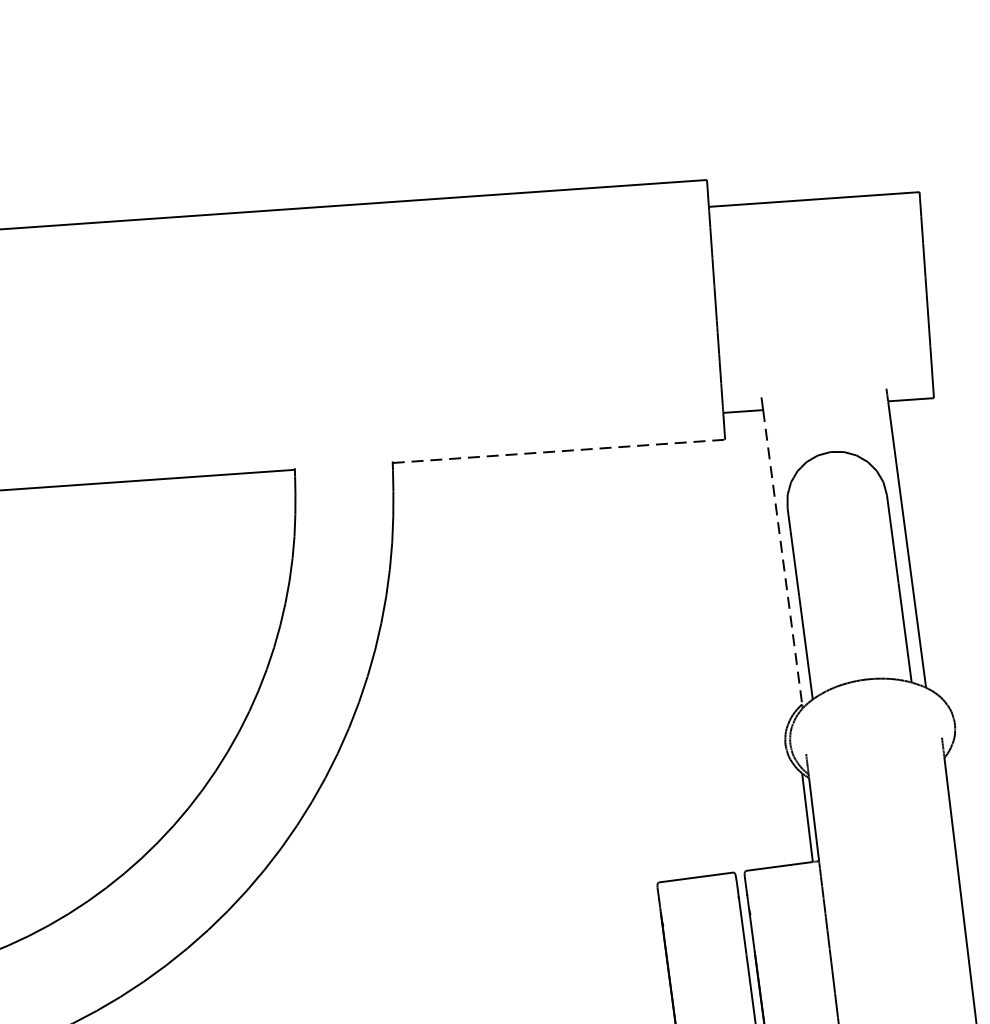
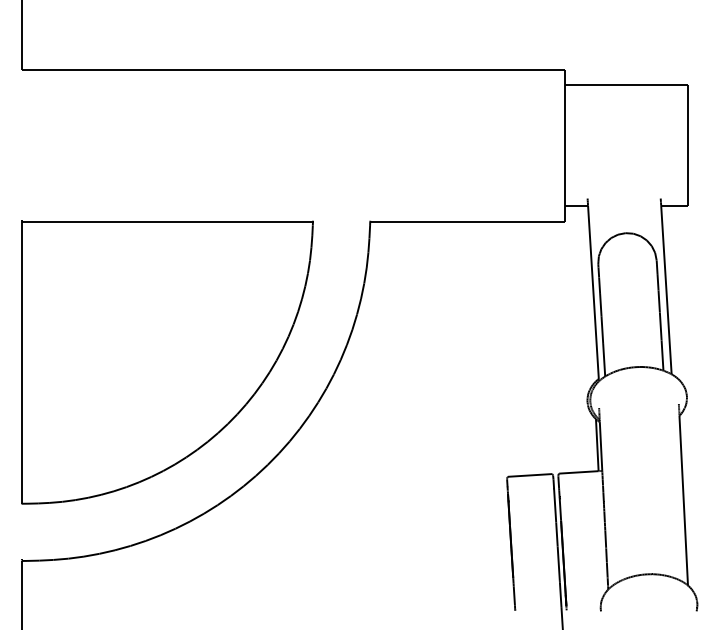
line: (558, 450) -> (467, 221), dashed -> solid
line: (782, 557) -> (593, 292), dashed -> solid

